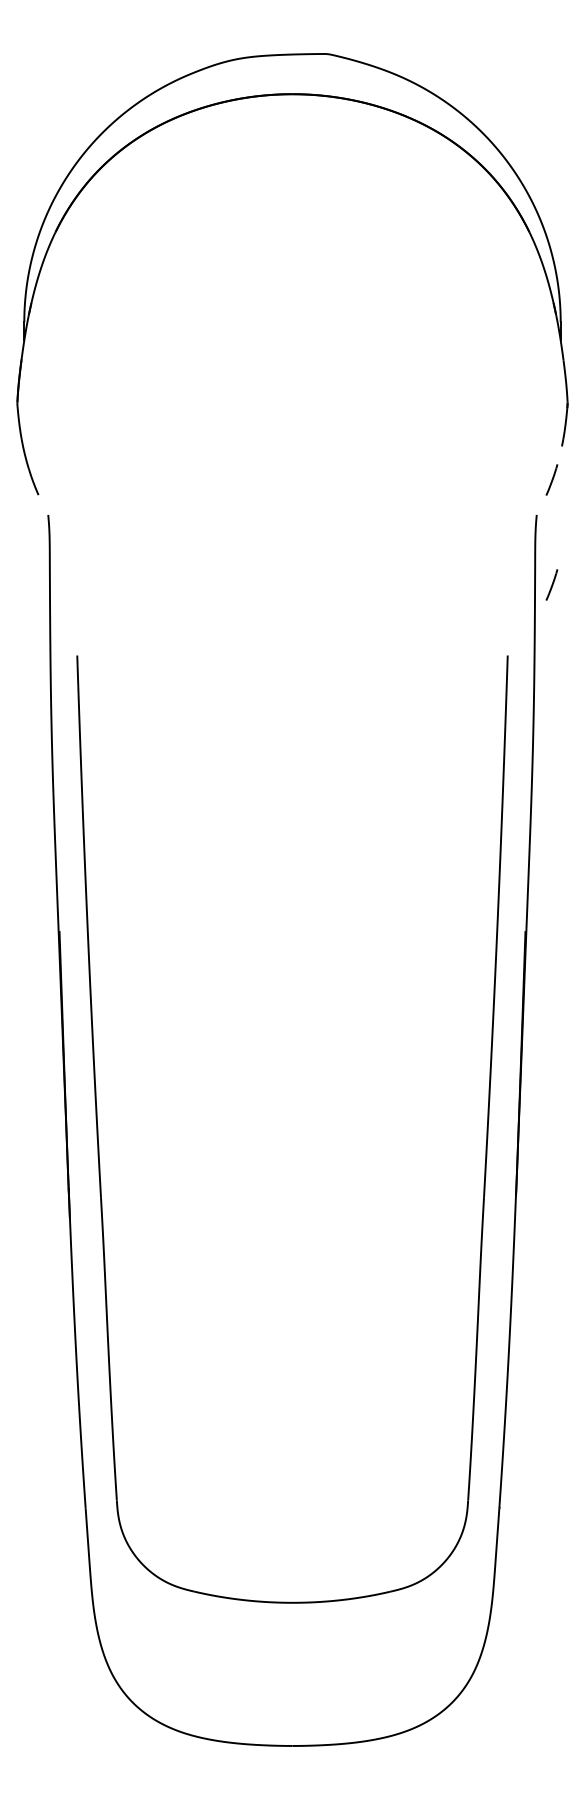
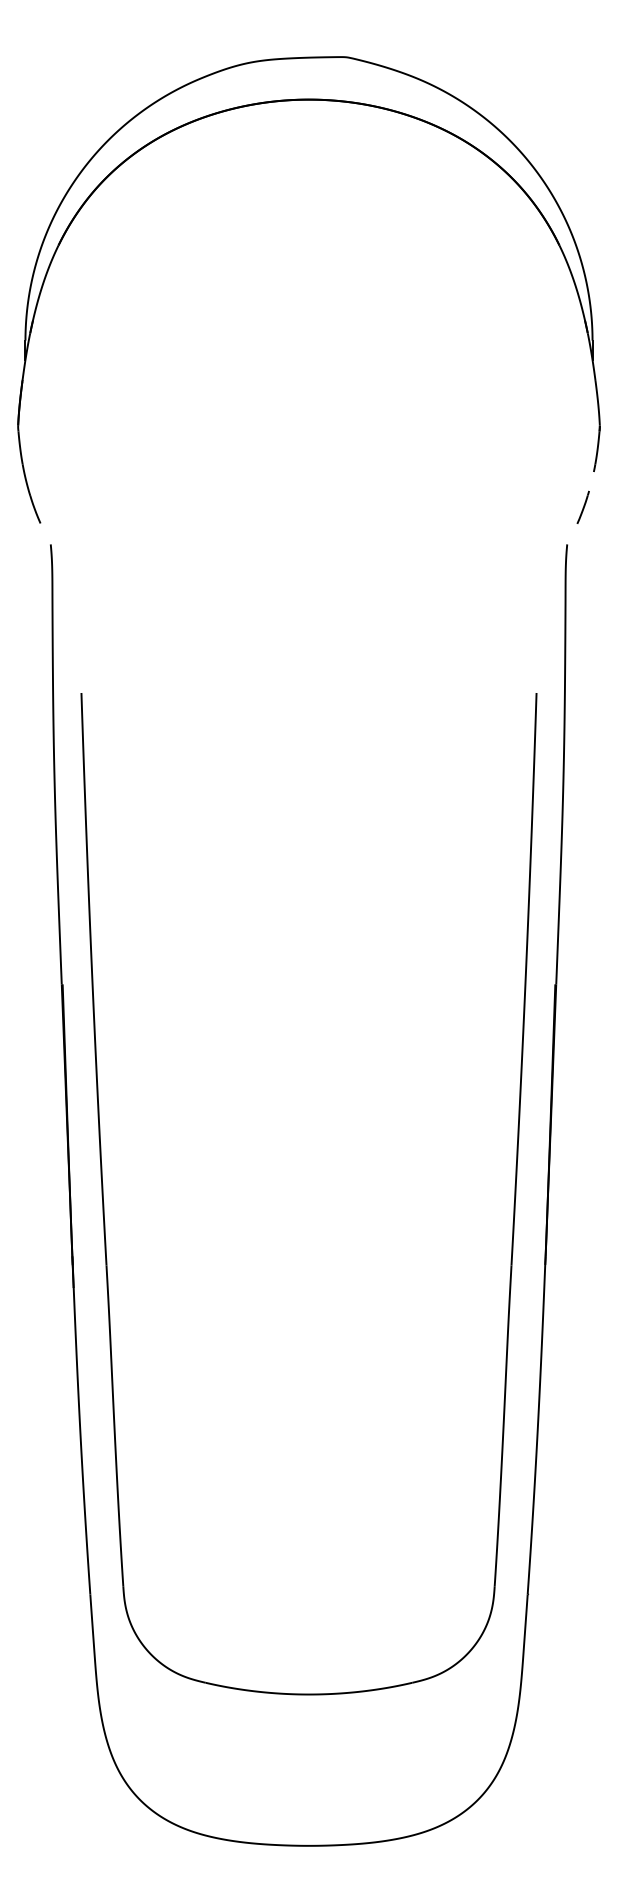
line: (551, 584) -> (582, 617), removed

